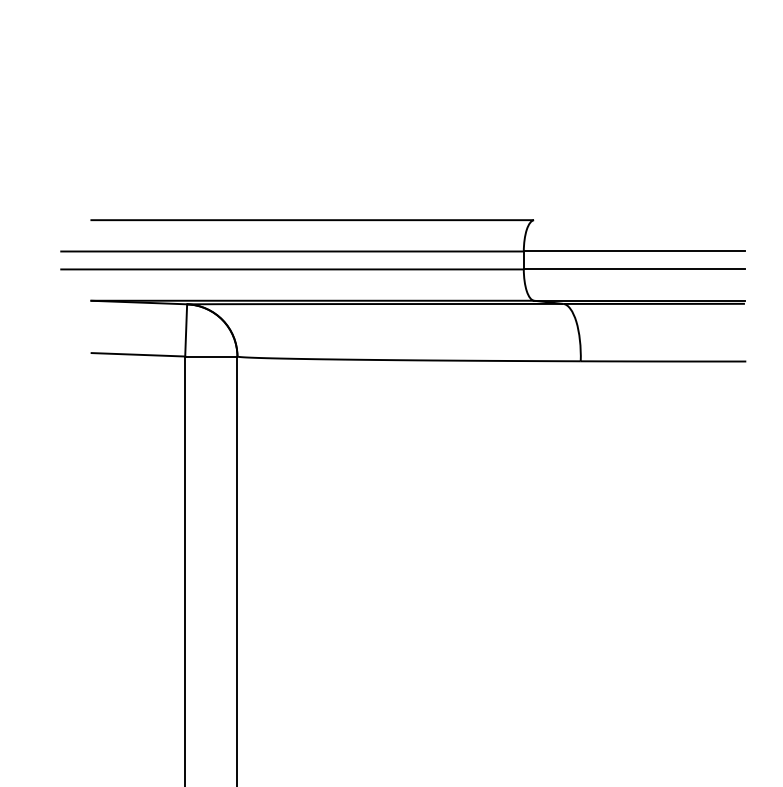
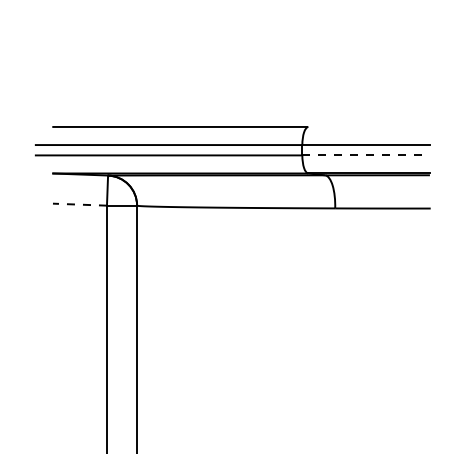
line: (635, 269) -> (366, 155), solid -> dashed
line: (137, 354) -> (79, 204), solid -> dashed

